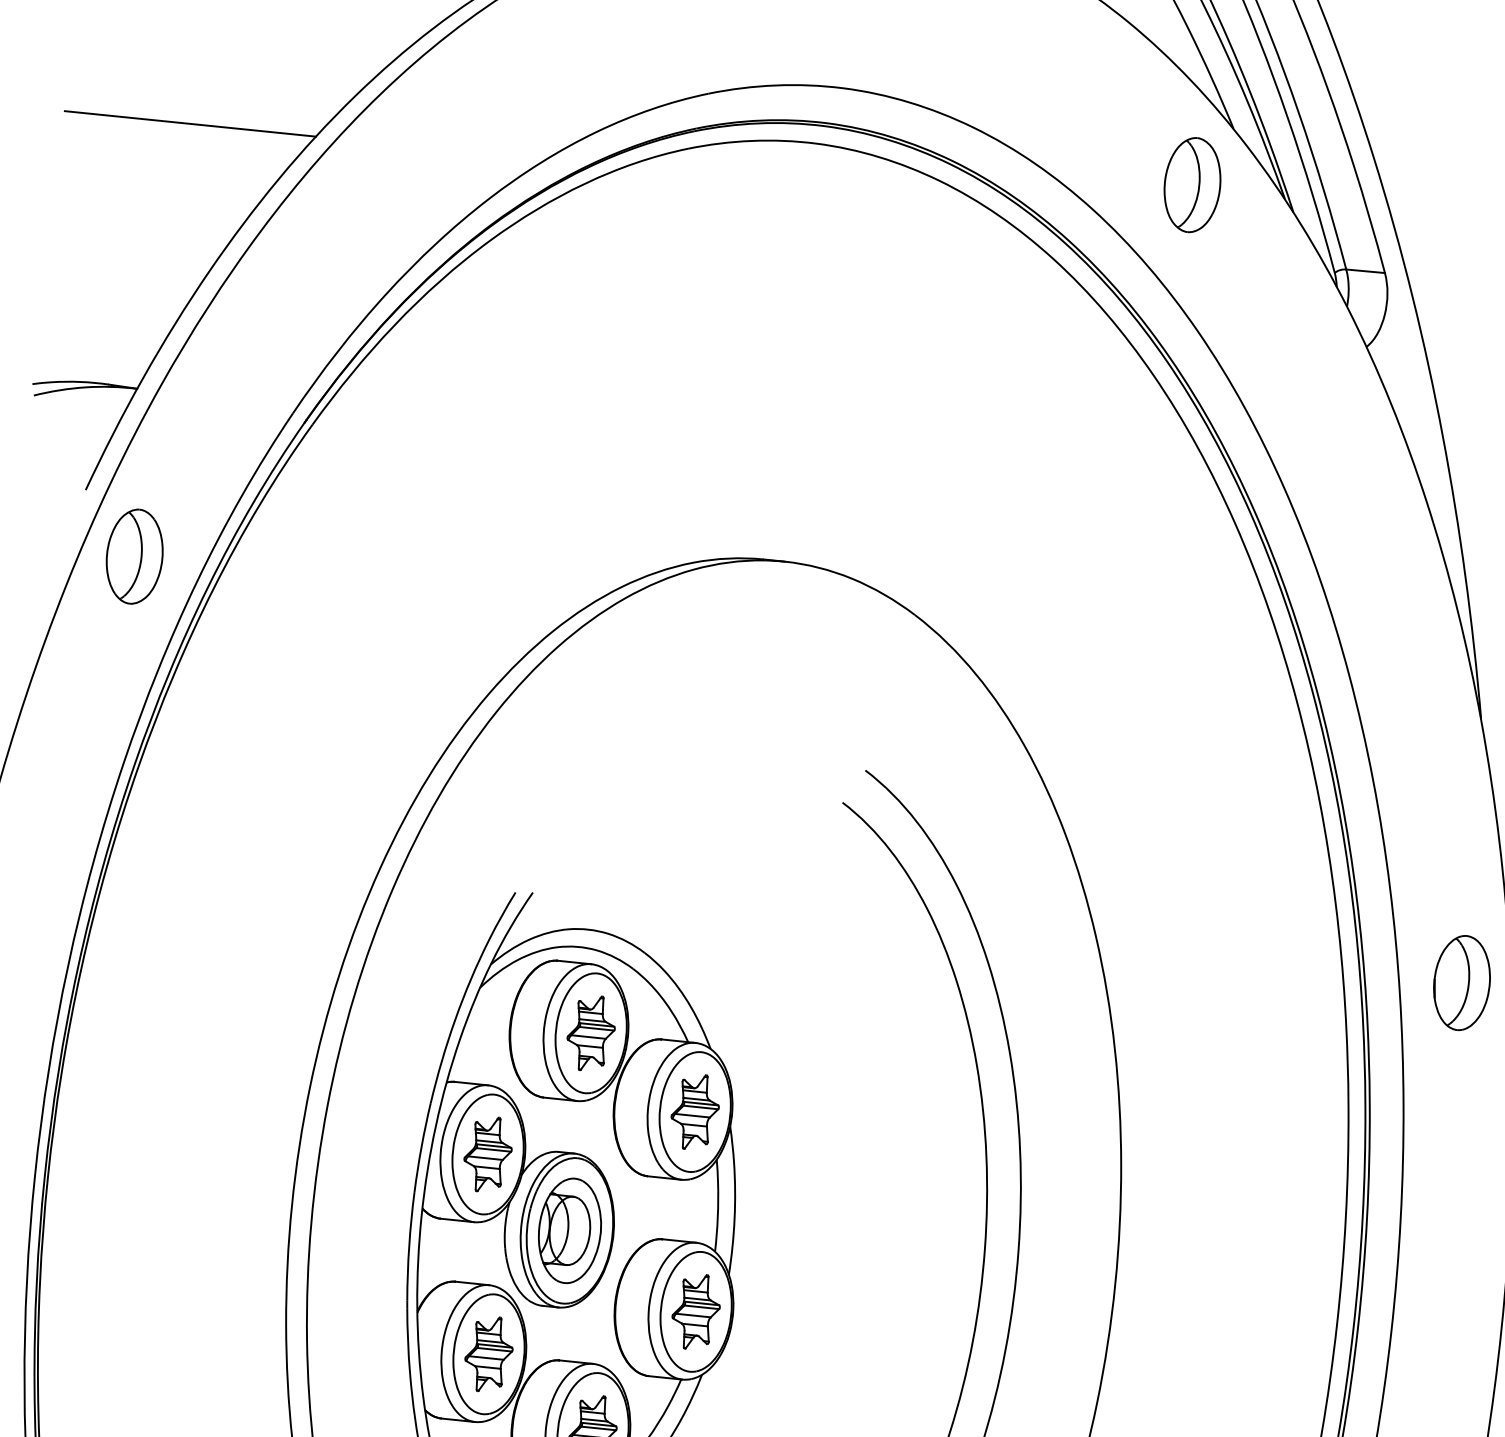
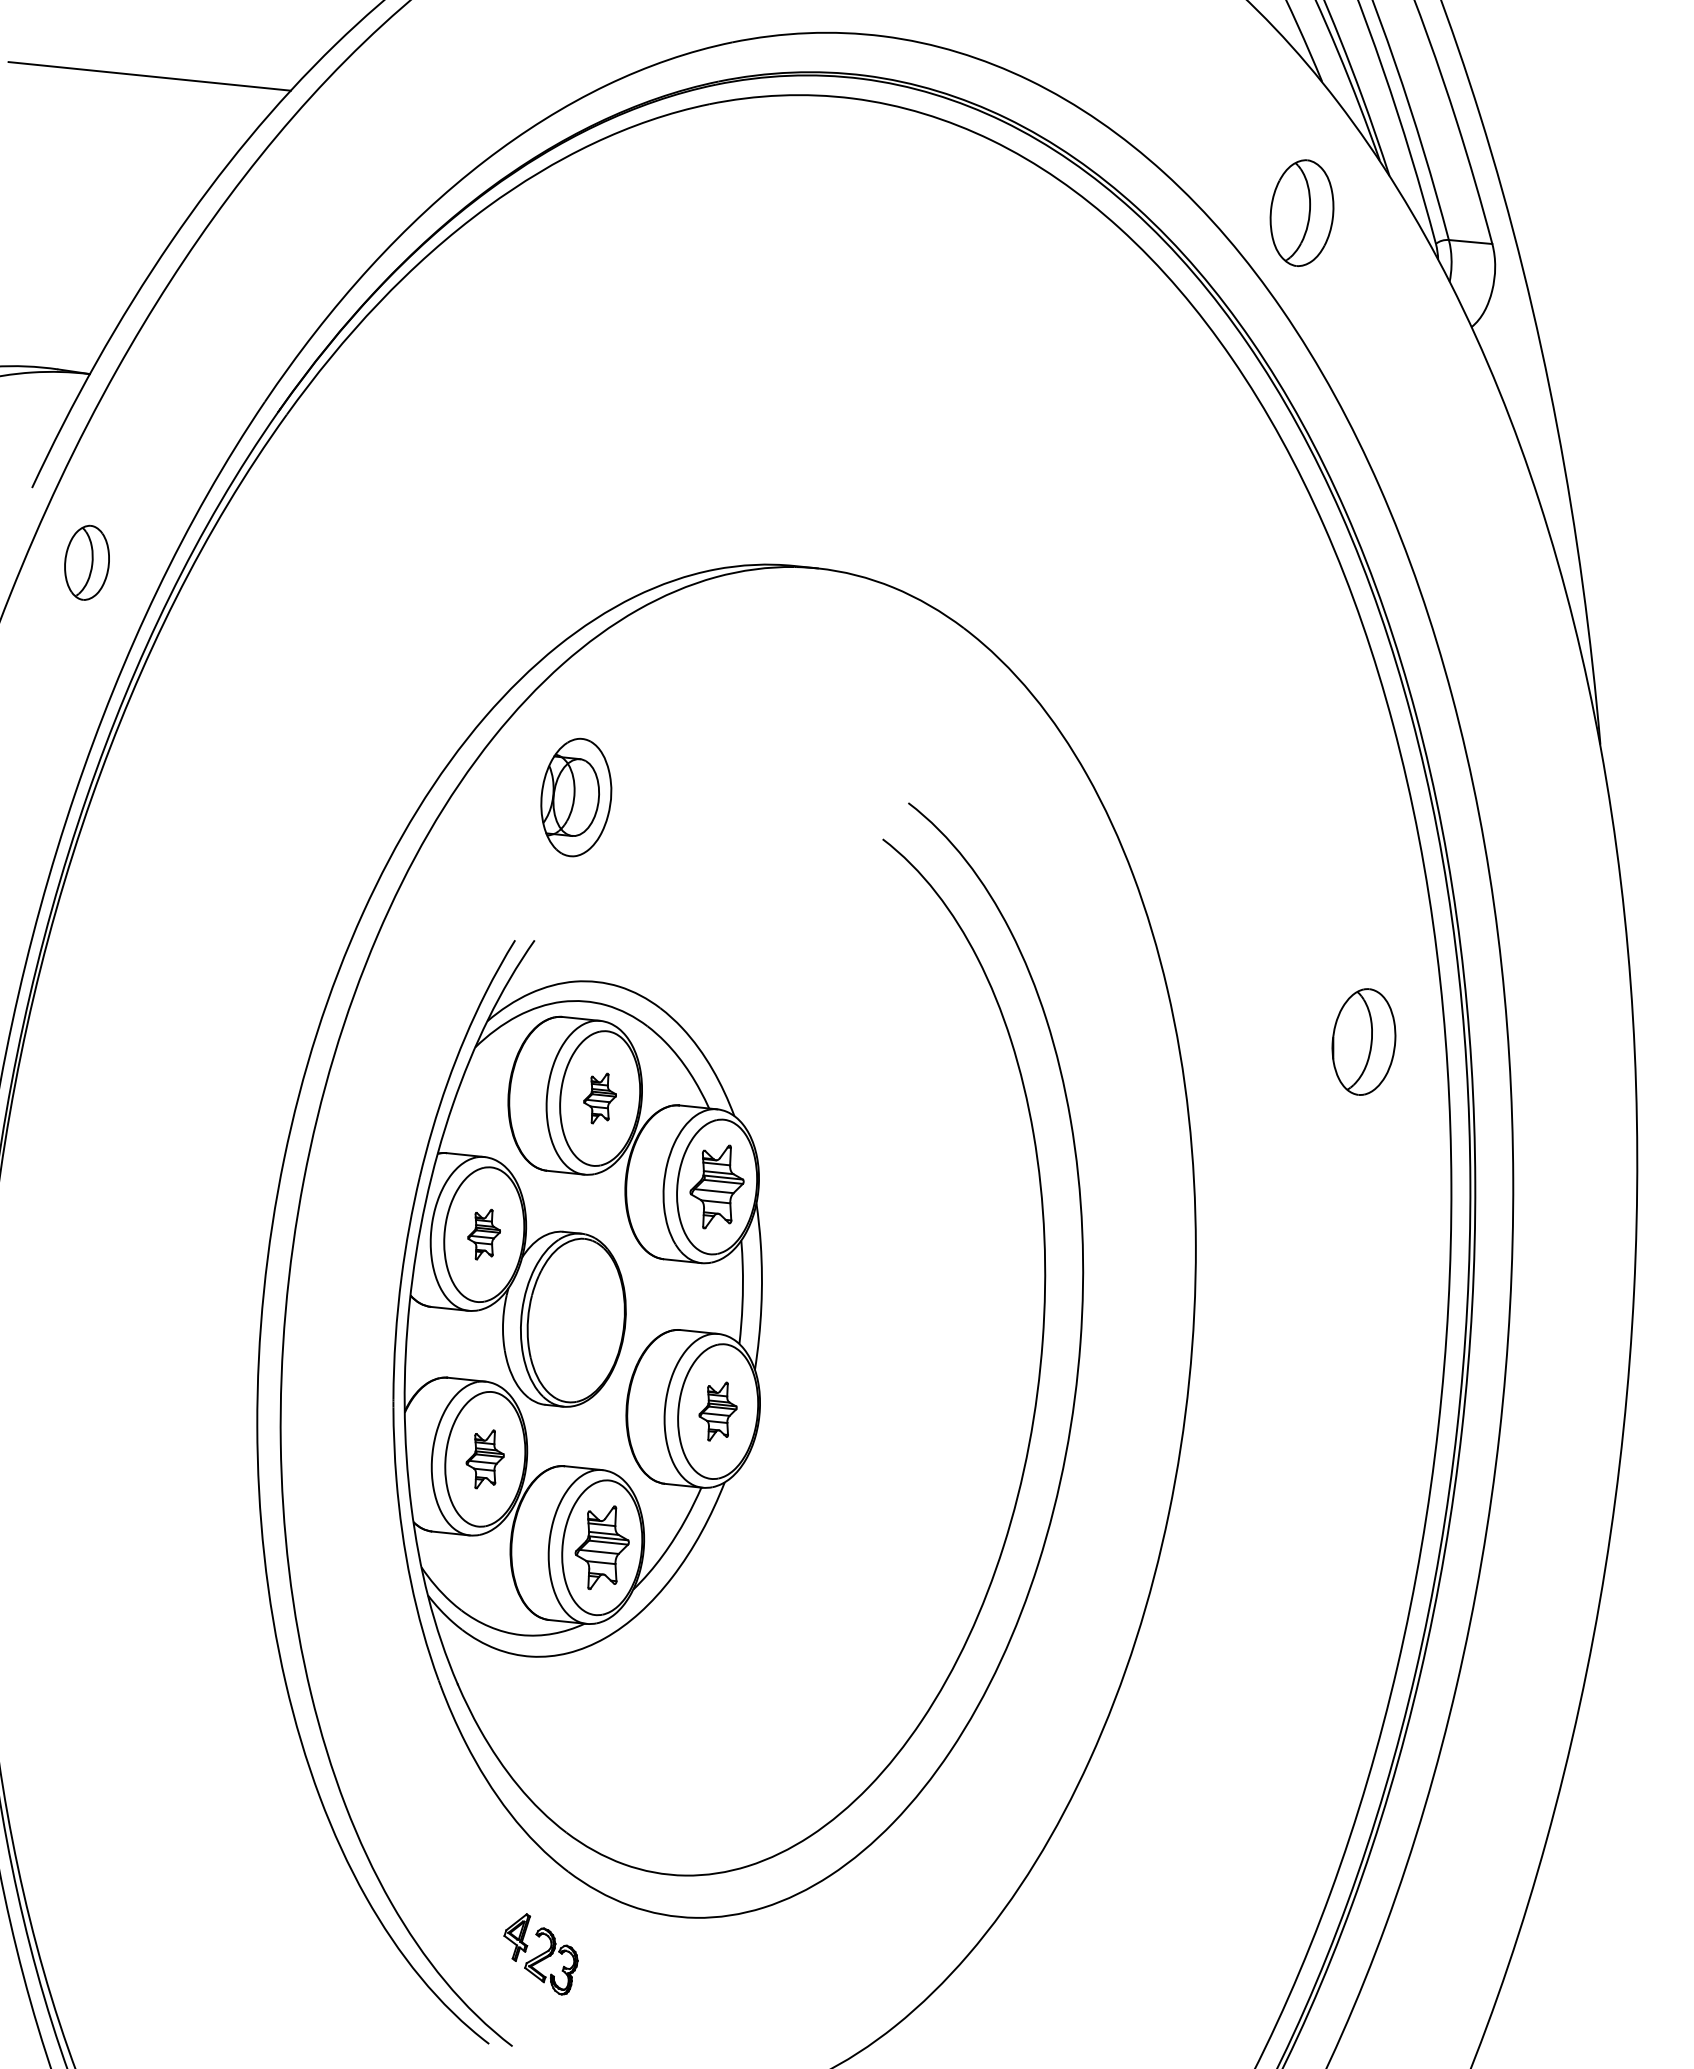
part: (1192, 184) -> (1301, 212), moved
part: (134, 556) -> (86, 562), size x0.7
part: (1461, 982) -> (1363, 1041), moved
part: (590, 1033) -> (599, 1098), size x0.6
part: (487, 1154) -> (483, 1234), size x0.6
part: (570, 1230) -> (576, 797), moved
part: (695, 1311) -> (717, 1411), size x0.7
part: (488, 1354) -> (484, 1459), size x0.7

